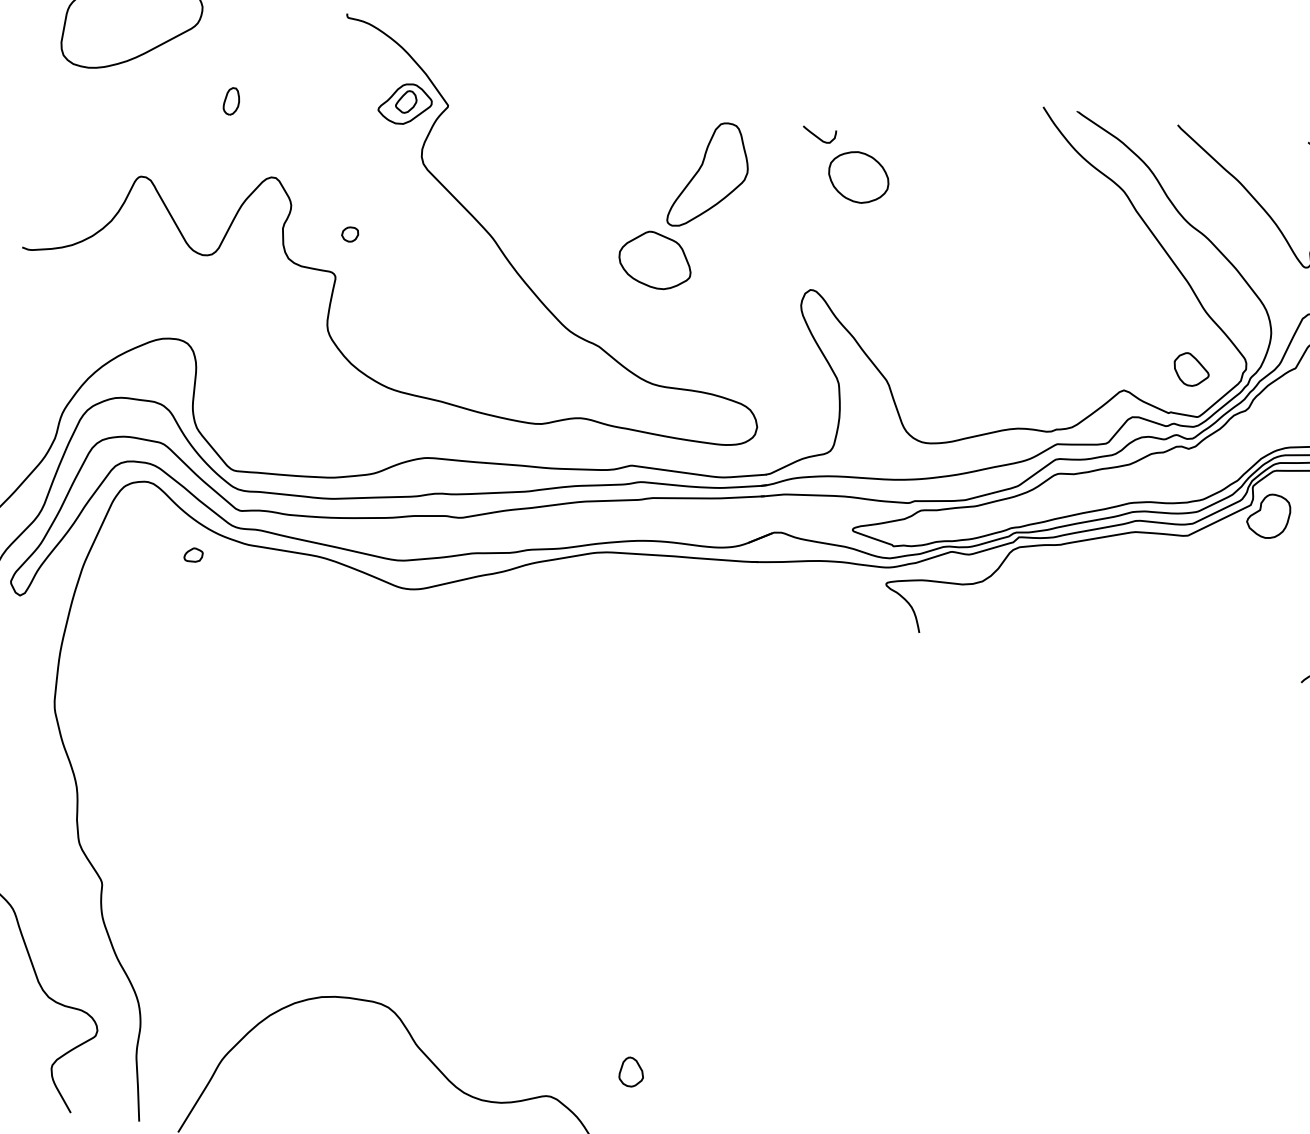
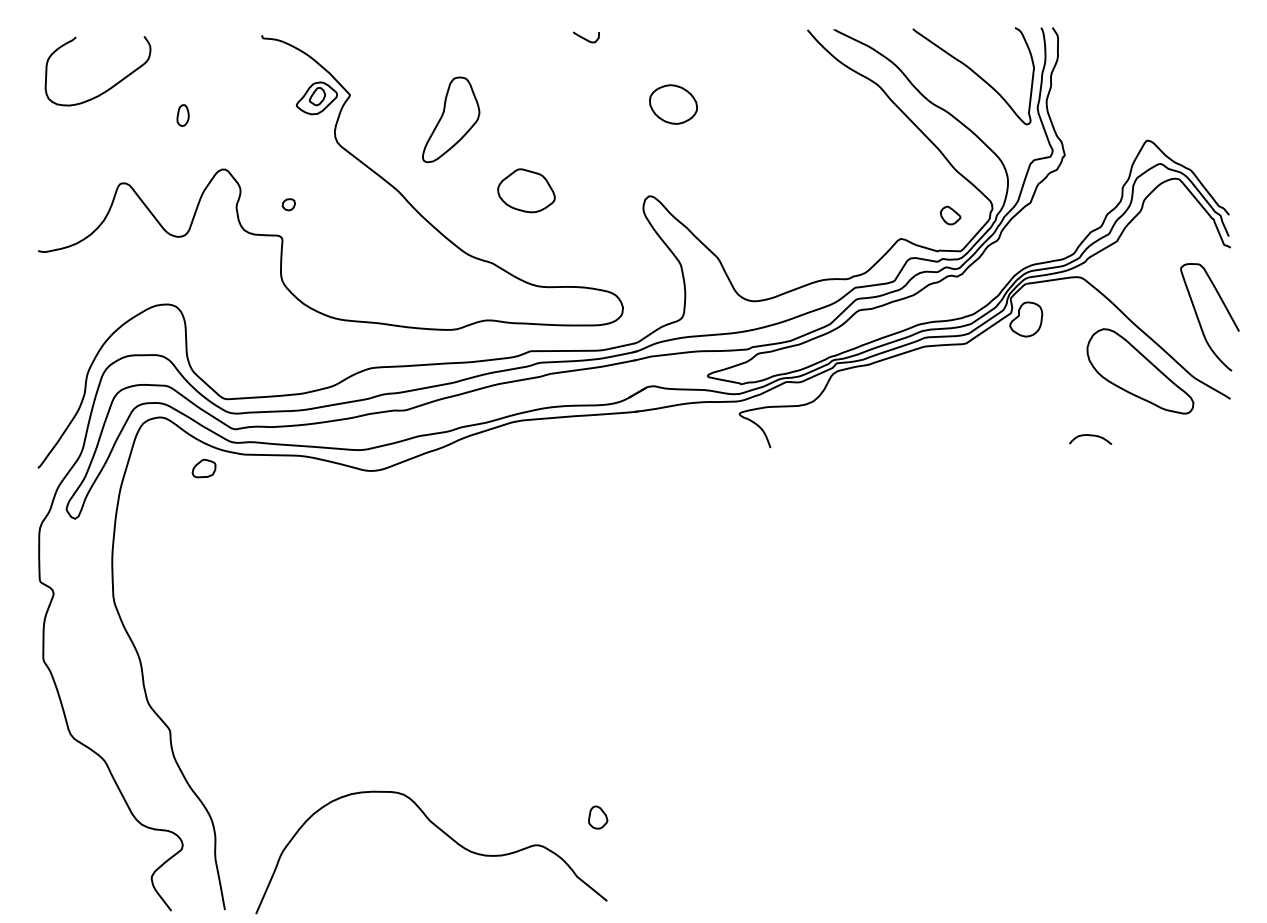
curve: (819, 136) -> (586, 38), moved
part: (710, 175) -> (451, 119), moved
part: (1191, 369) -> (950, 215), size x0.71
part: (192, 554) -> (203, 468), size x1.67

